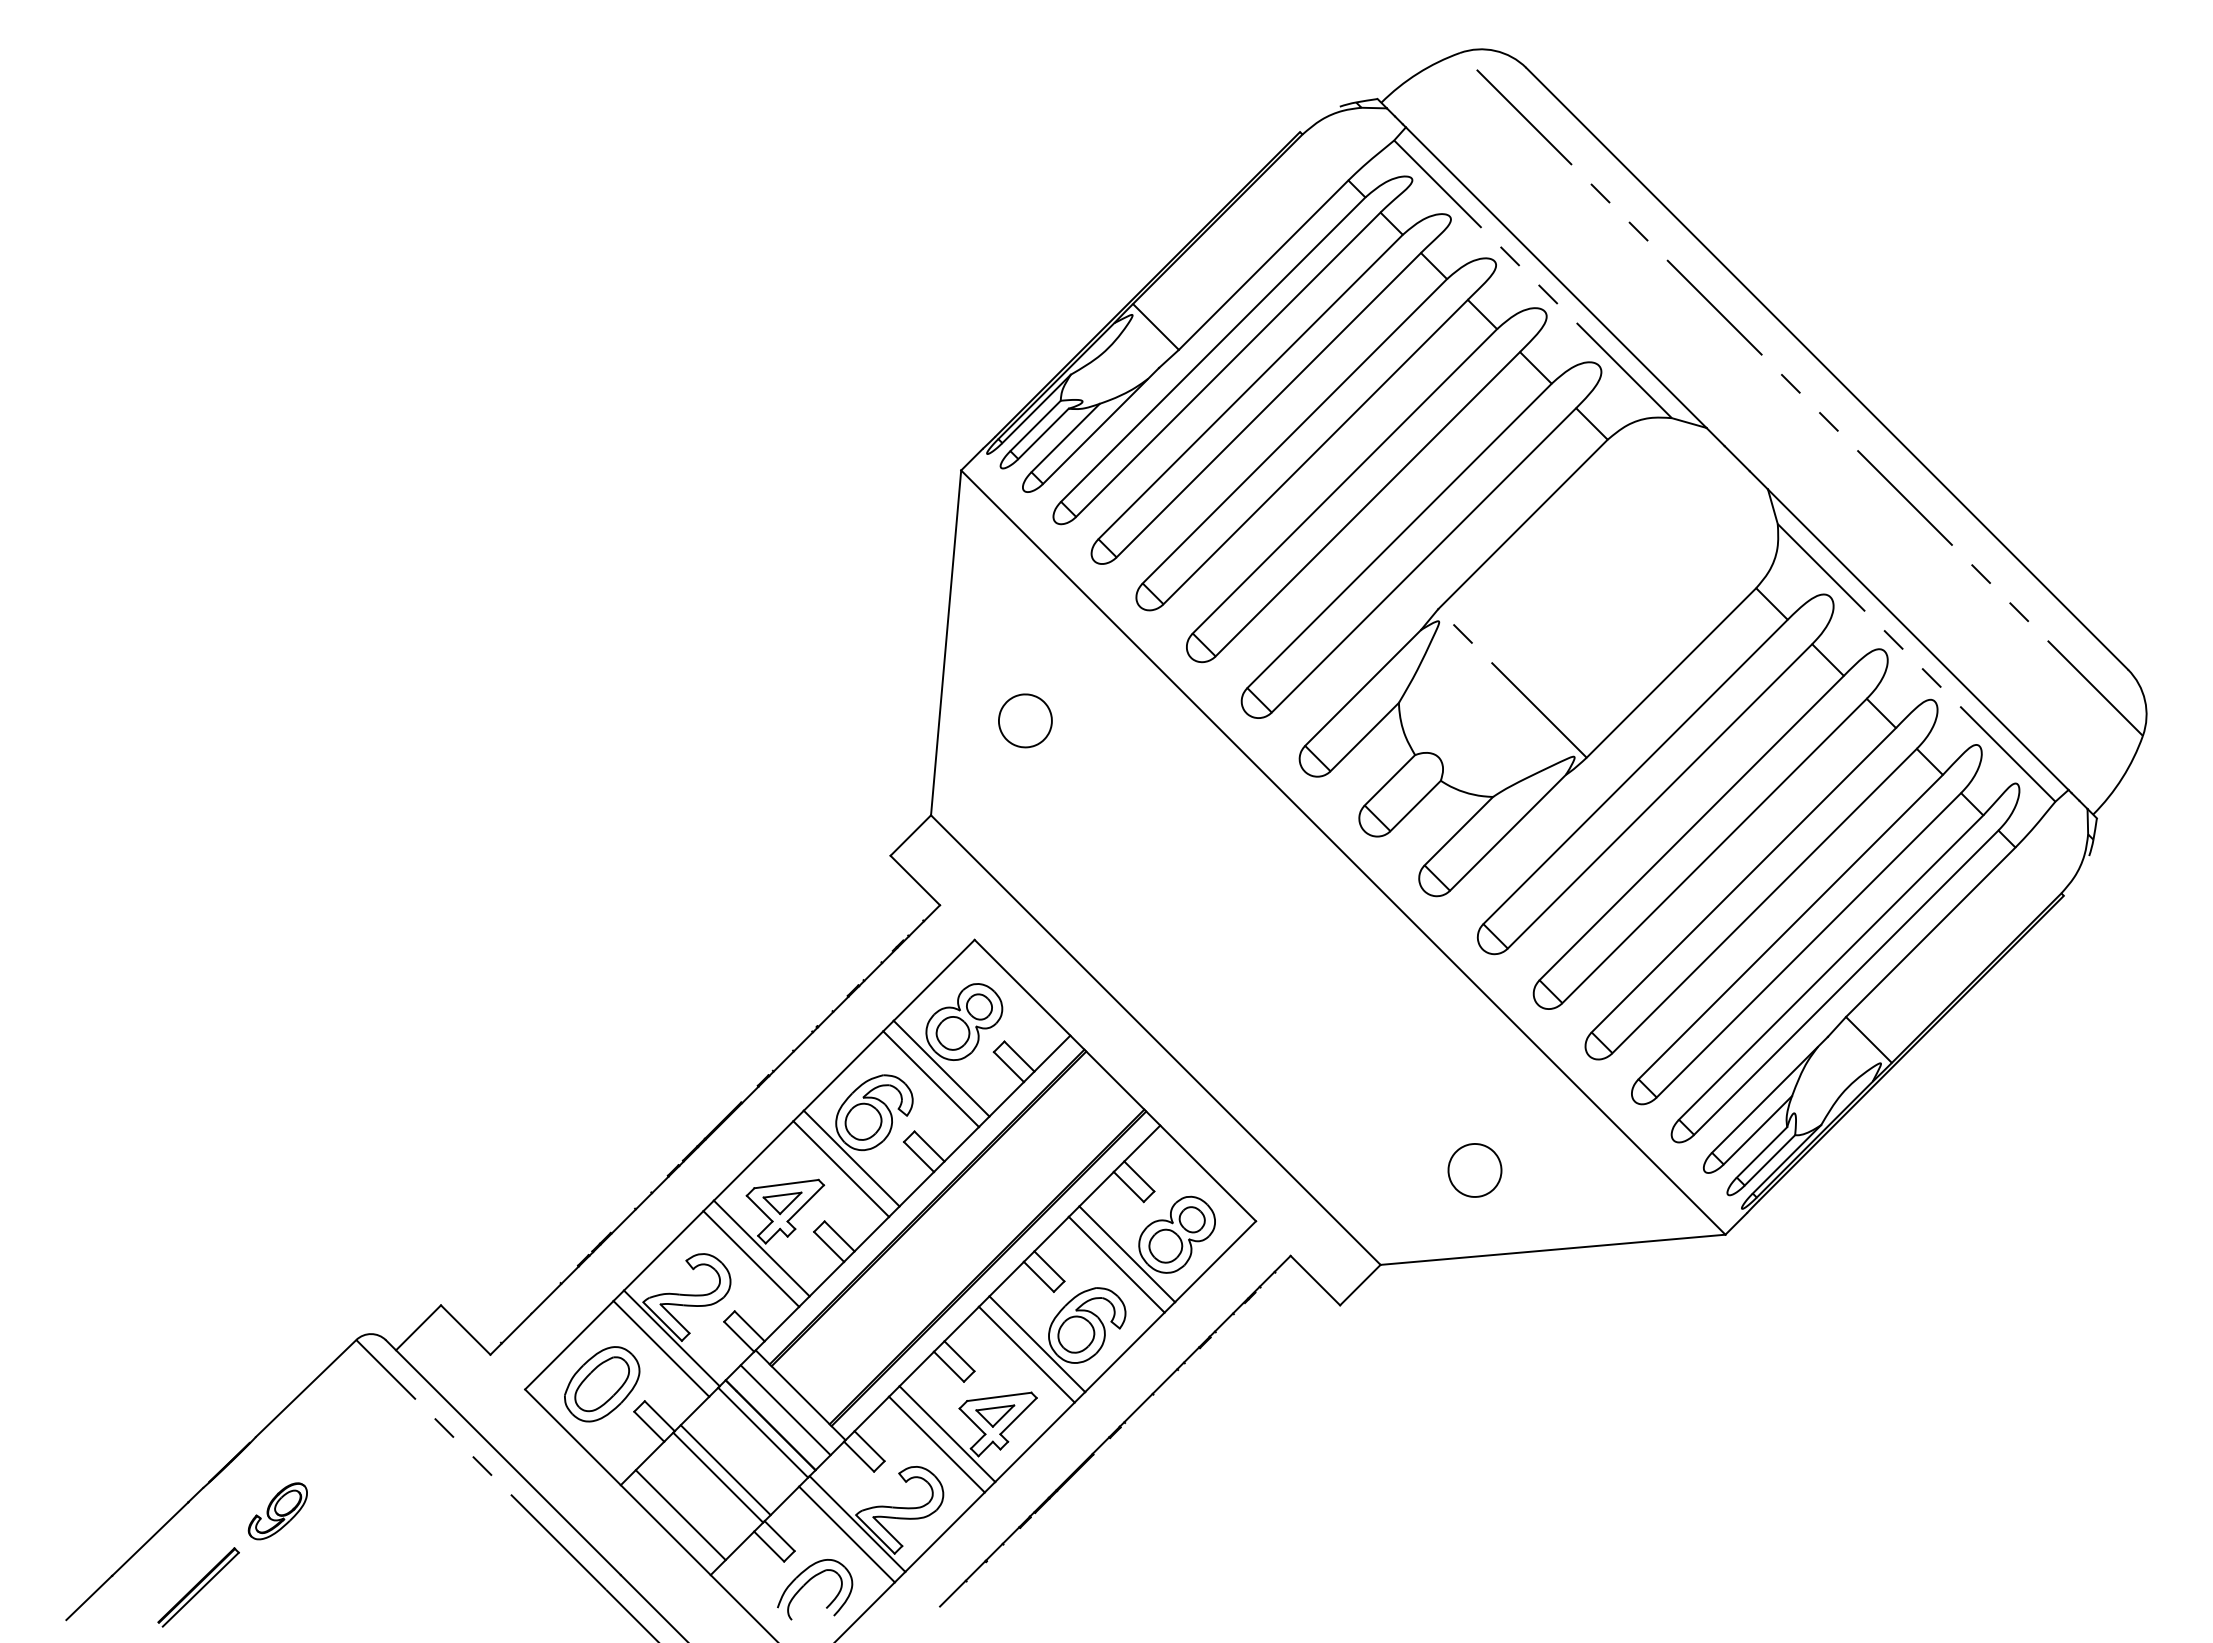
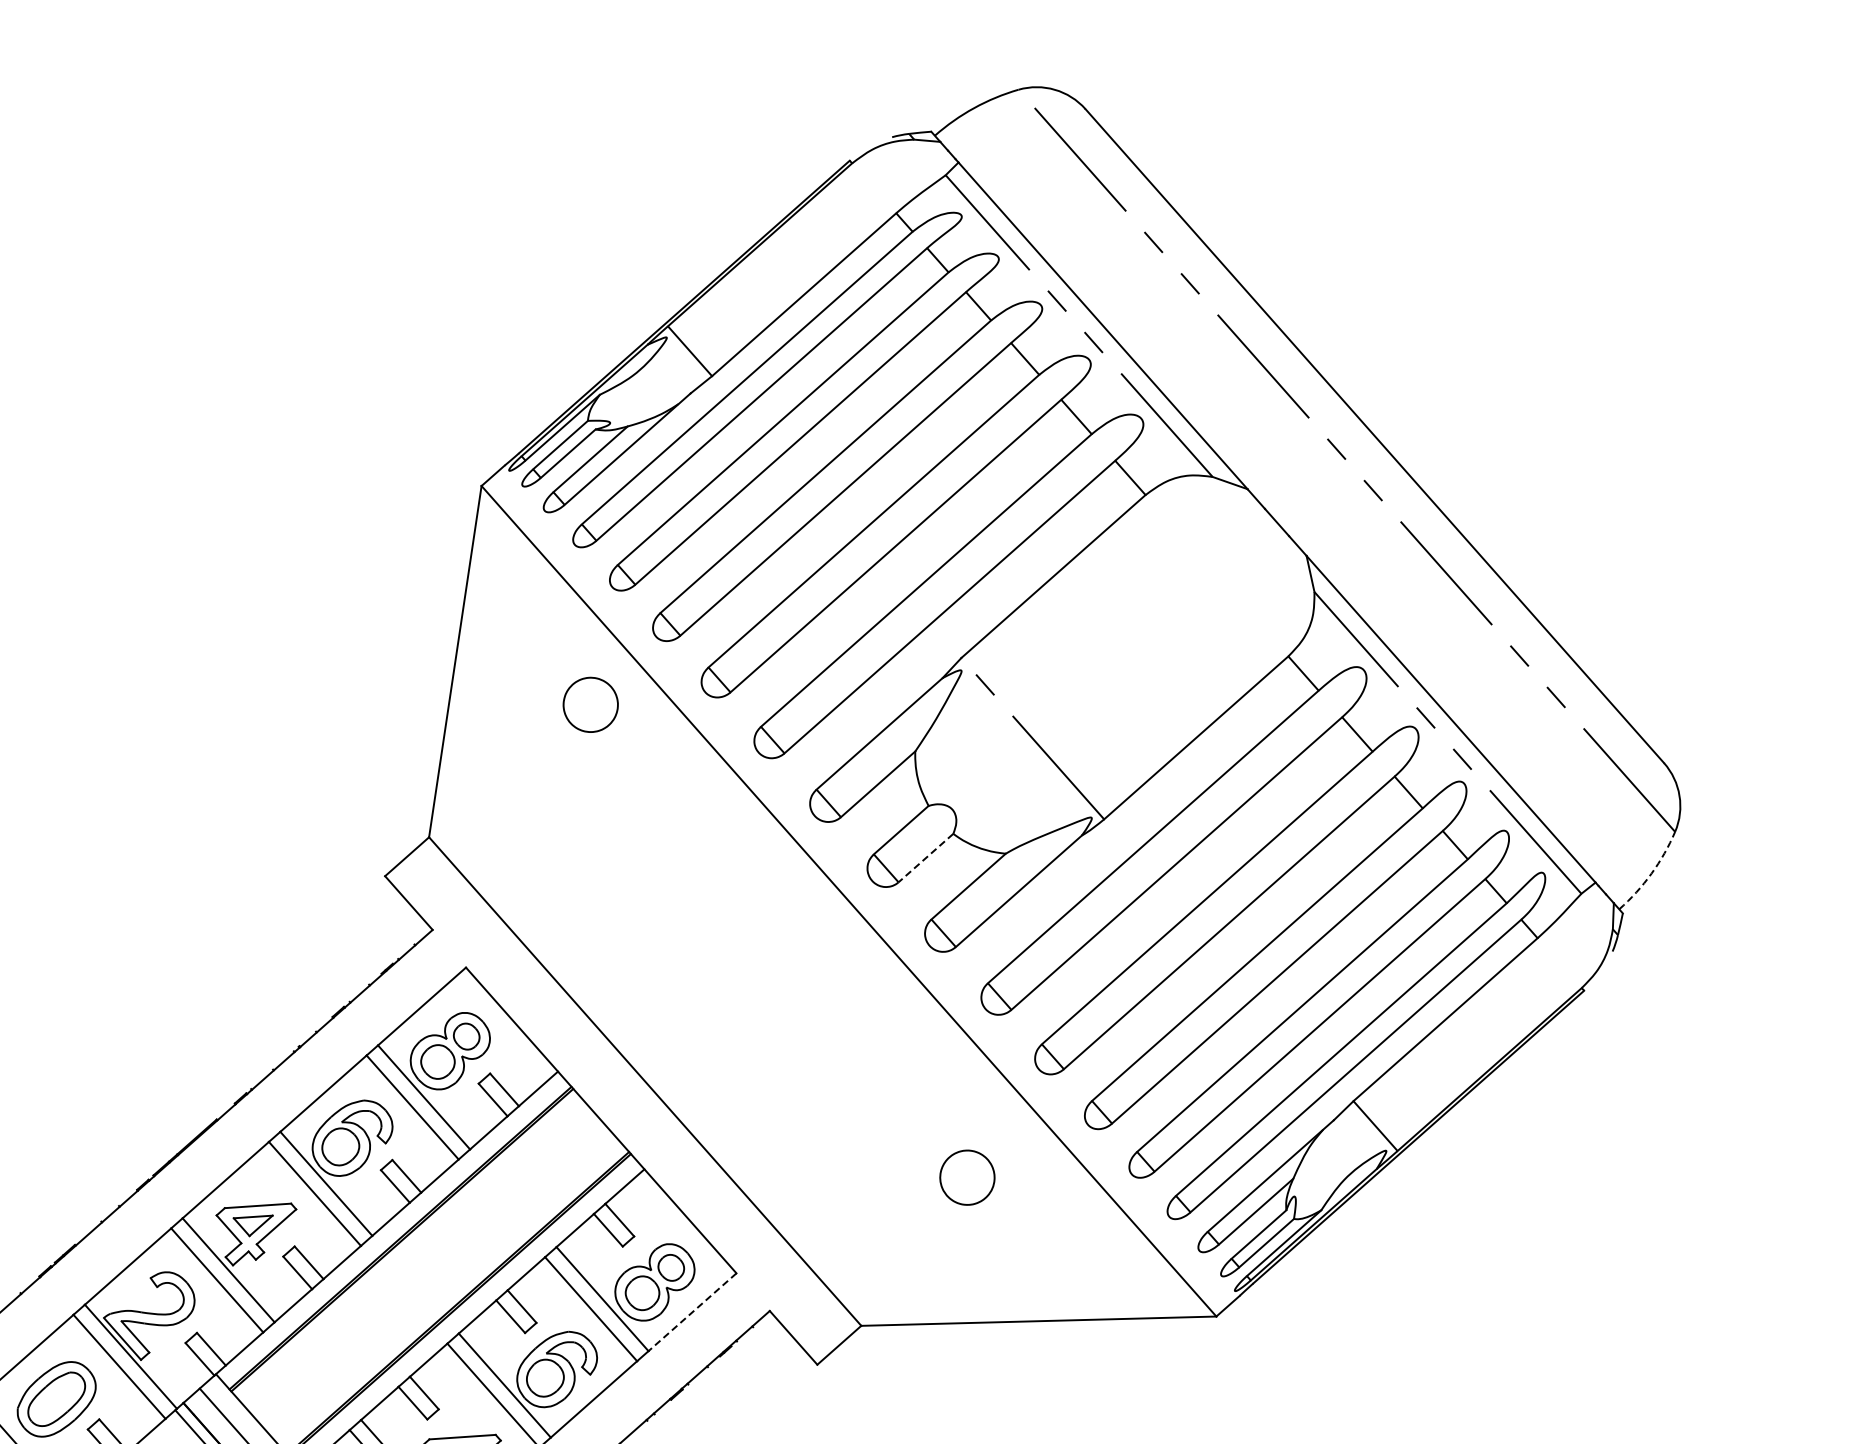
part: (1025, 720) -> (590, 704), moved
arc: (2122, 778) -> (1651, 874), solid -> dashed
line: (1415, 806) -> (925, 858), solid -> dashed
part: (1474, 1170) -> (966, 1177), moved
line: (1215, 1262) -> (692, 1313), solid -> dashed

